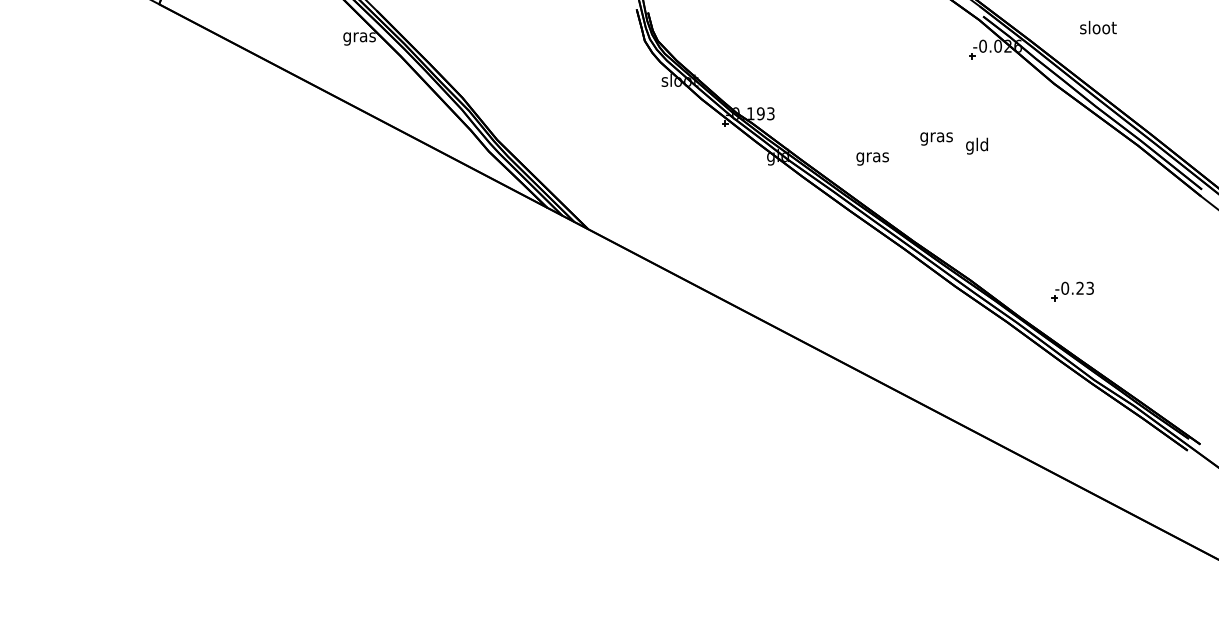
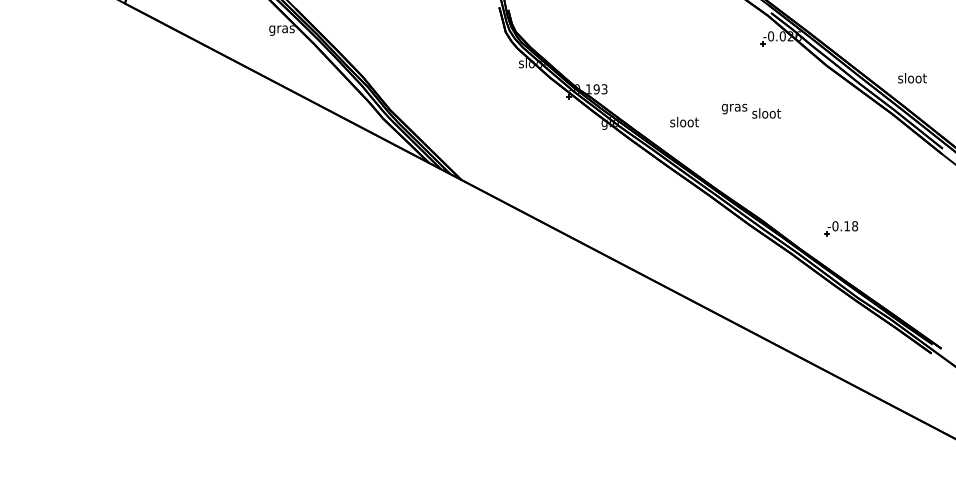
text: (1098, 27) -> (912, 78), moved
text: (977, 145) -> (766, 114), gld -> sloot
text: (872, 156) -> (684, 122), gras -> sloot
text: (1085, 287) -> (851, 225), -0.23 -> -0.18

